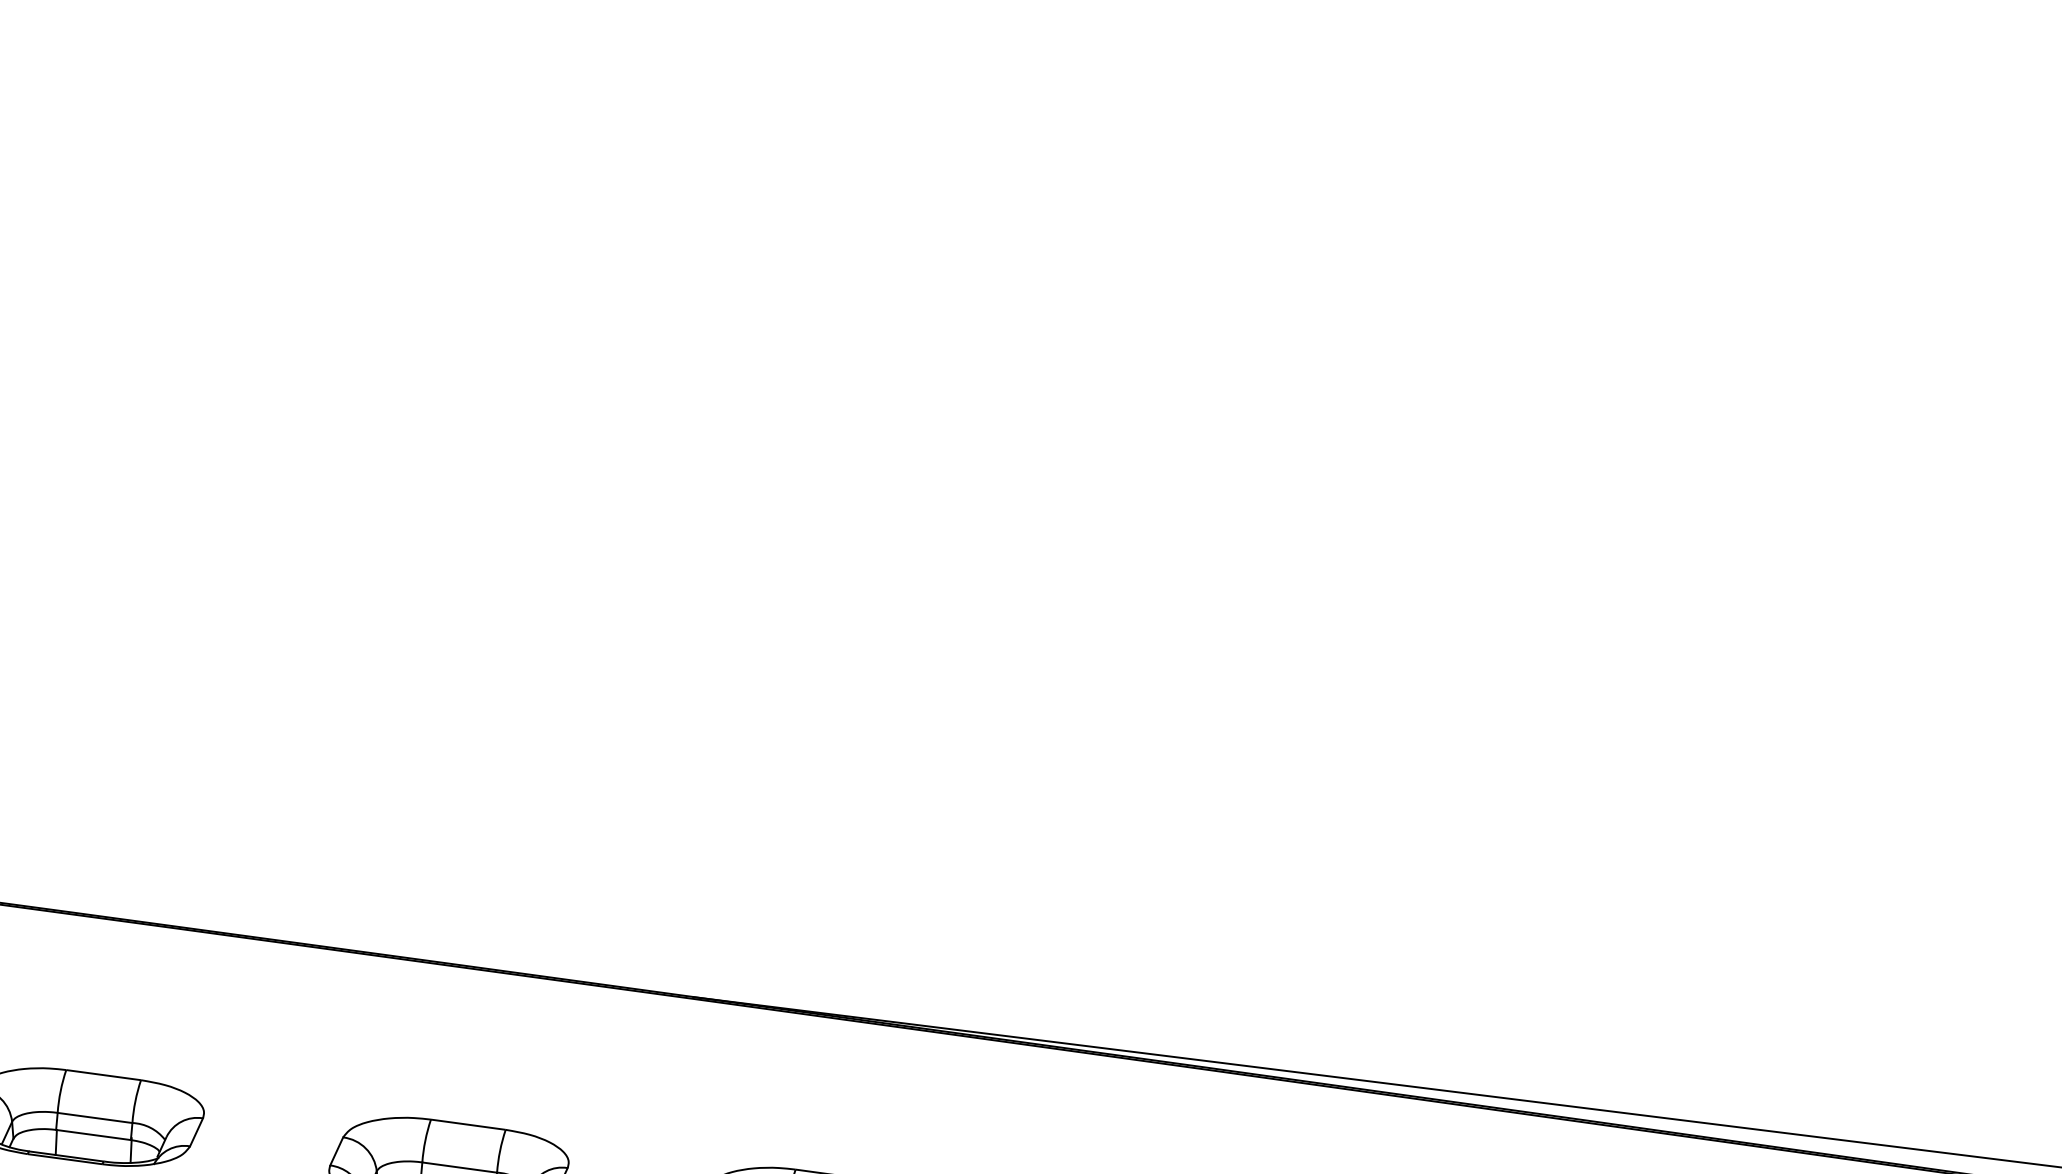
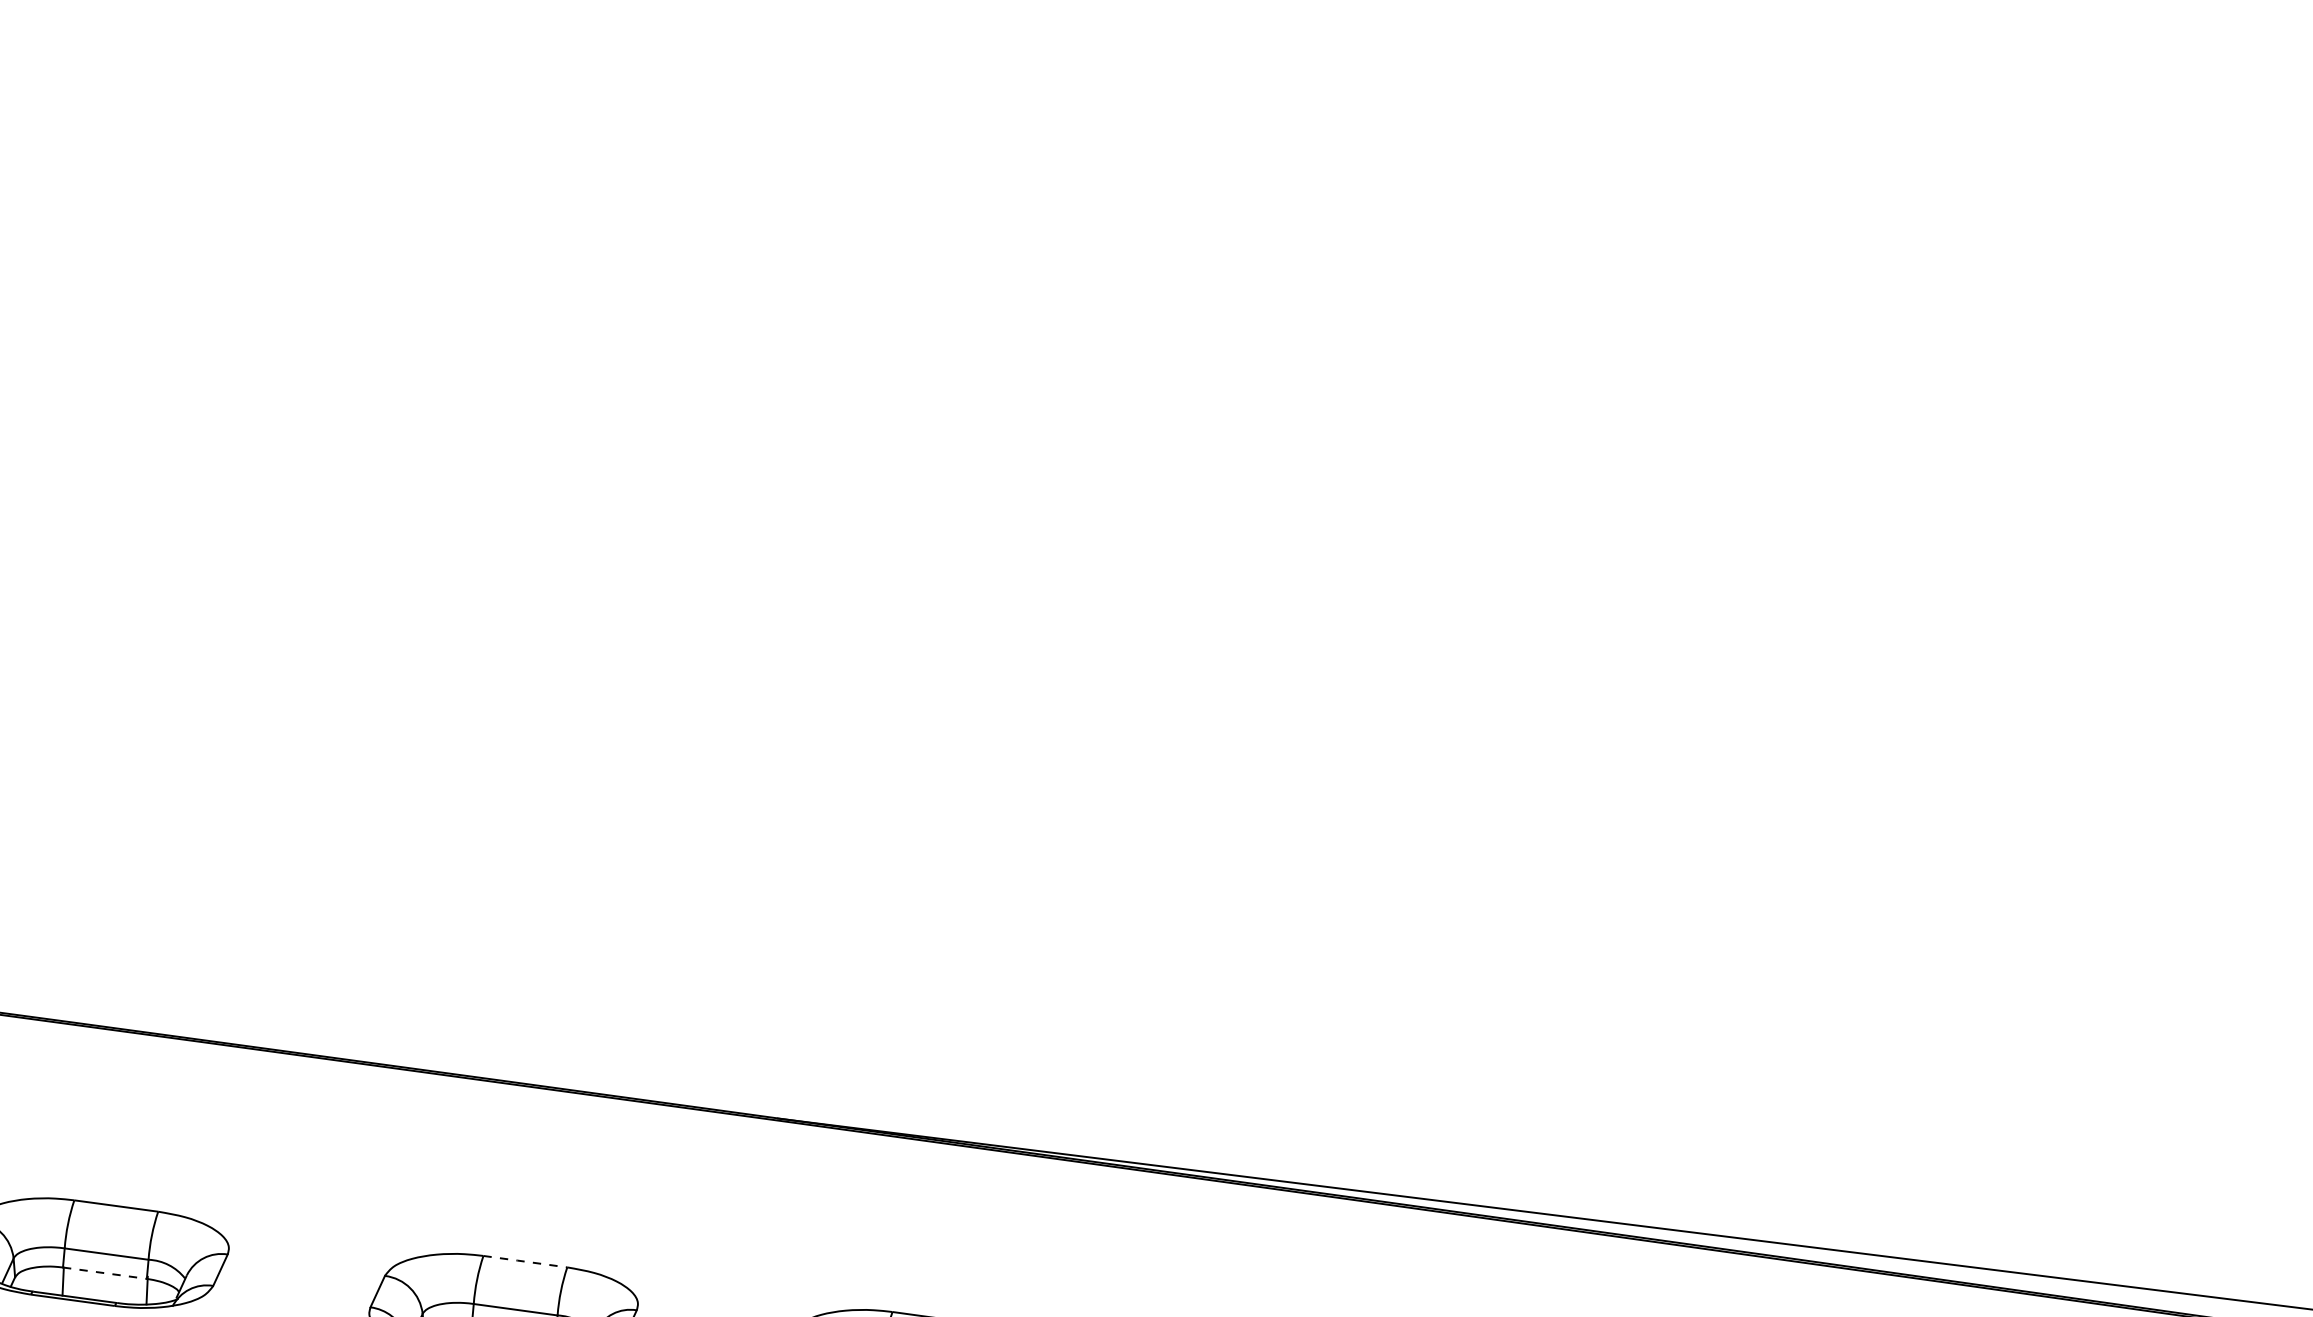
line: (469, 1124) -> (526, 1261), solid -> dashed
line: (94, 1135) -> (106, 1273), solid -> dashed

